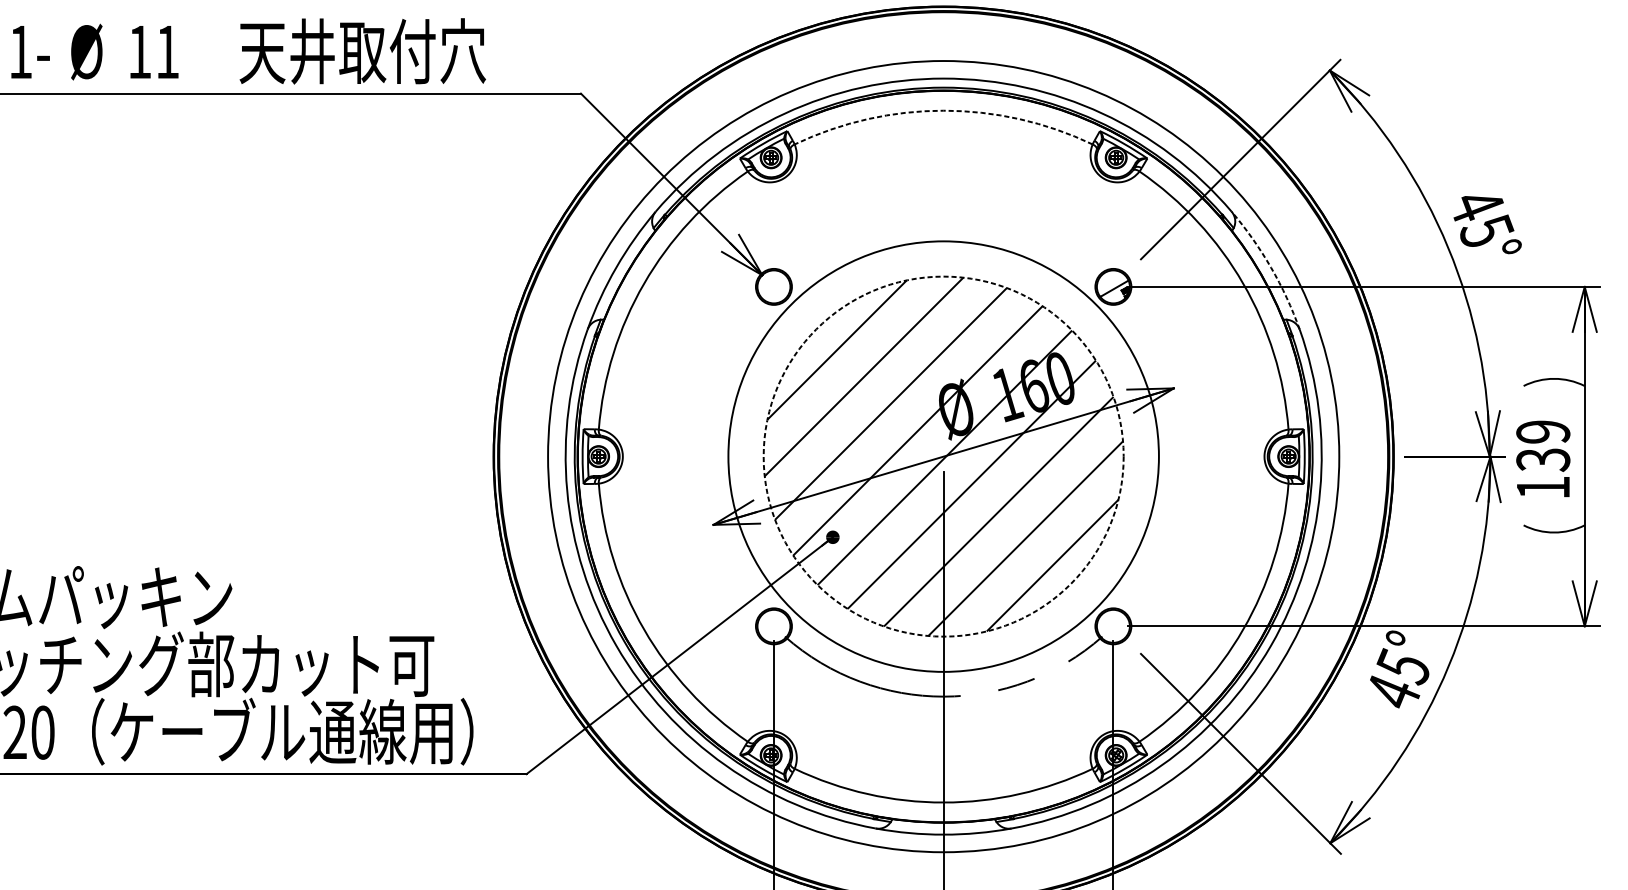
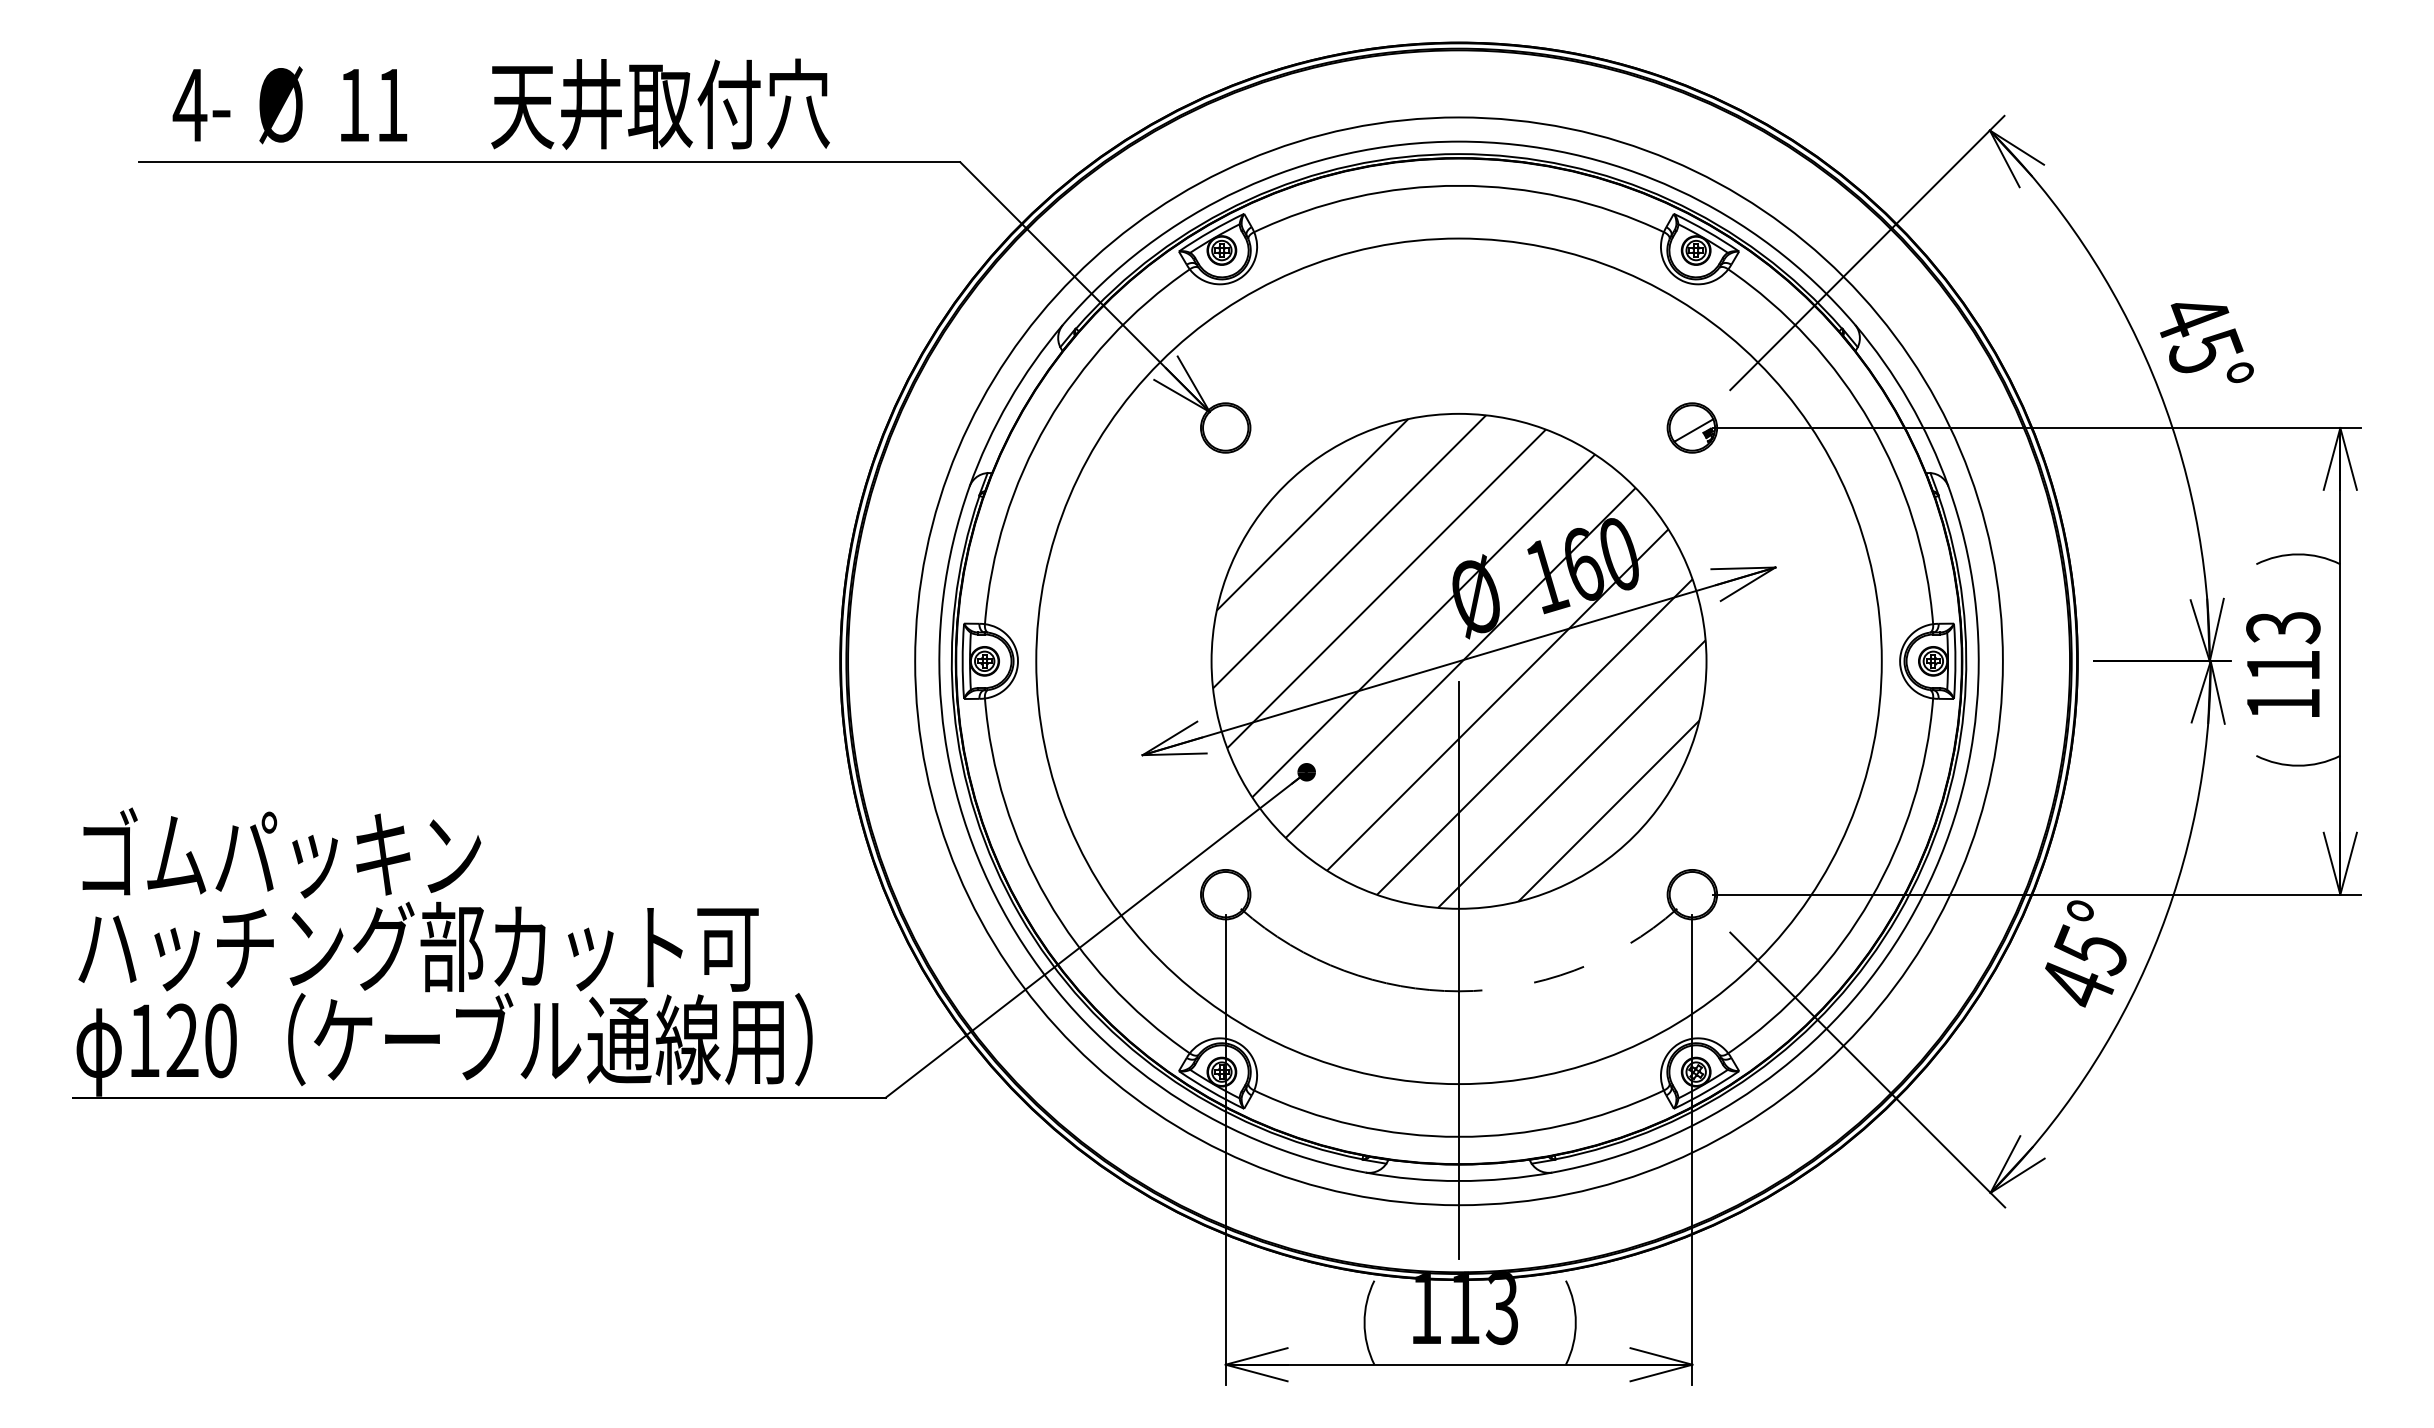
text: (20, 52) -> (189, 105), 1- -> 4-
arc: (944, 110) -> (1459, 185), dashed -> solid
arc: (1271, 267) -> (1909, 401), dashed -> solid
text: (1543, 446) -> (2283, 647), 139 -> 113
circle: (943, 456) -> (1458, 660), dashed -> solid
circle: (943, 456) -> (1458, 661), size x1.43

